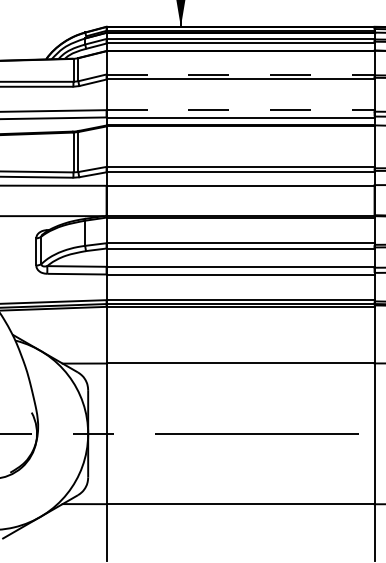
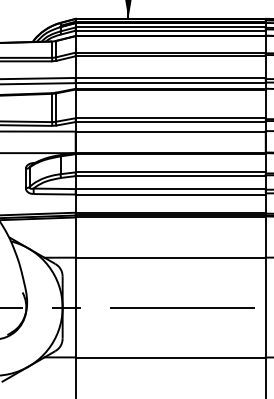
line: (240, 74) -> (170, 52), dashed -> solid
line: (240, 110) -> (170, 78), dashed -> solid

